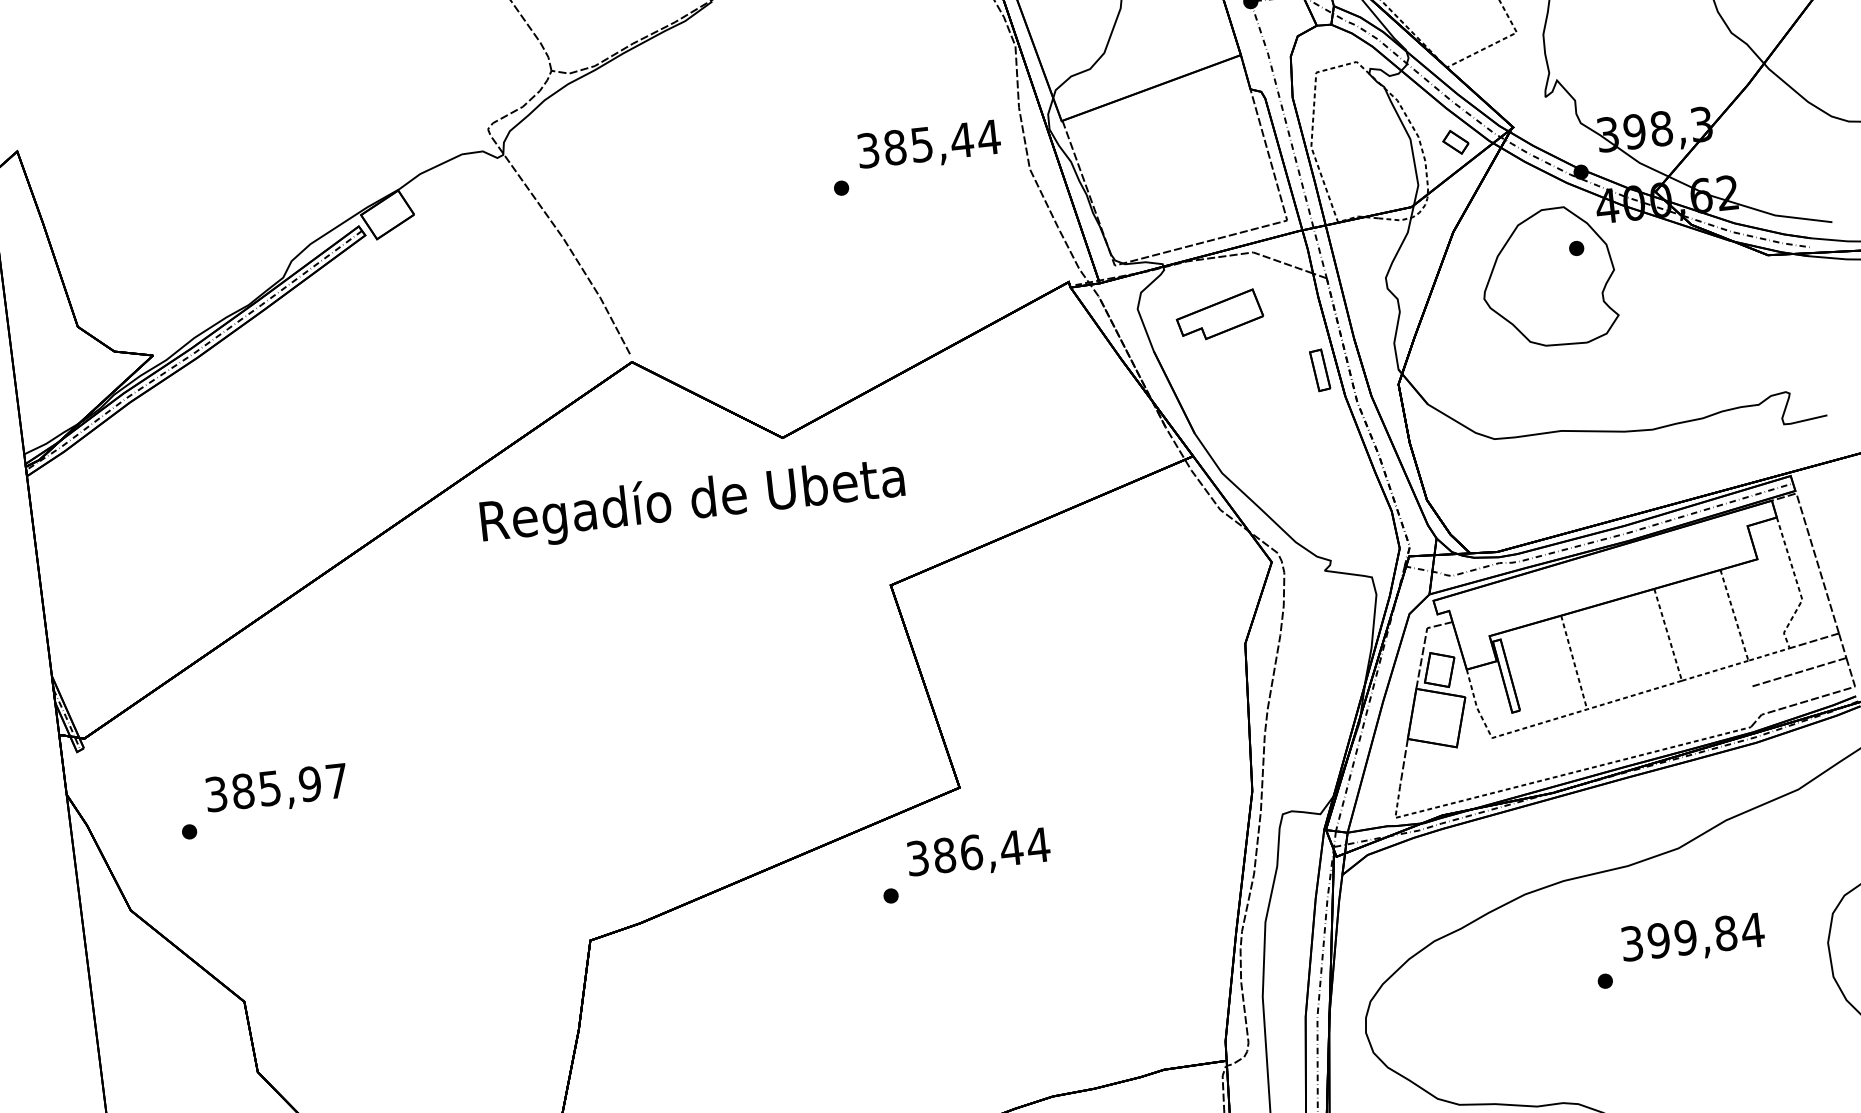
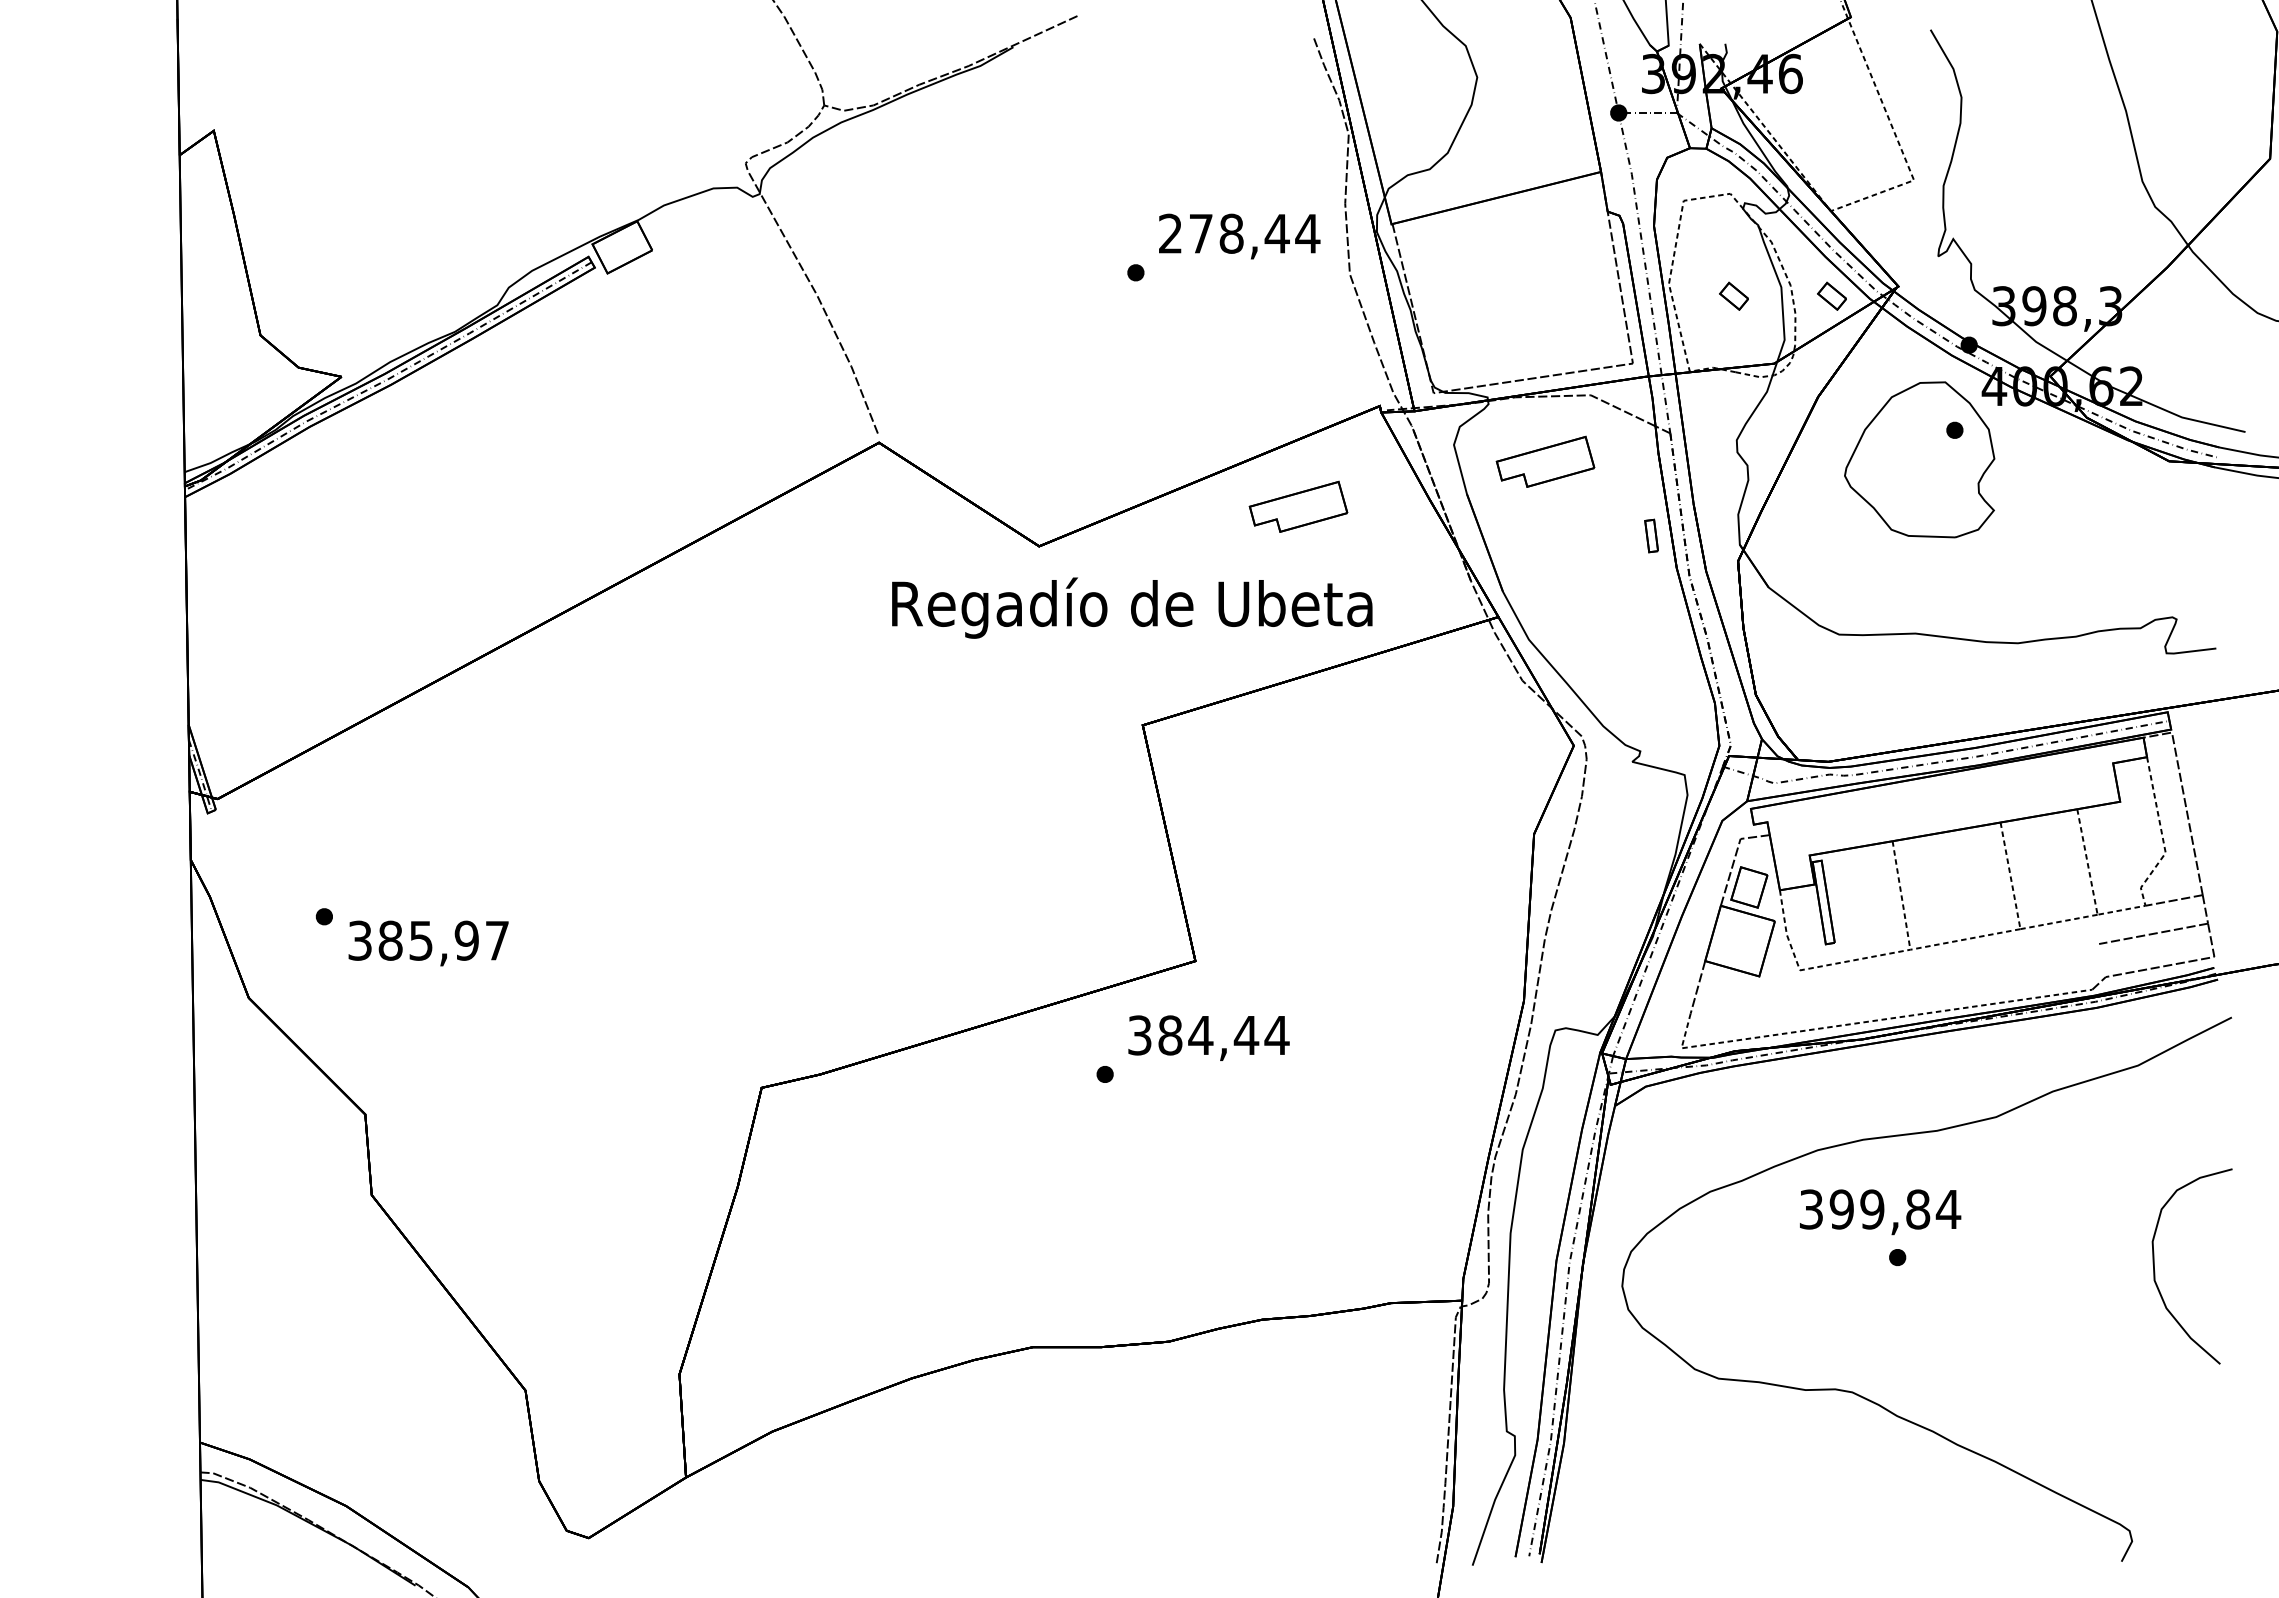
text: (895, 147) -> (1201, 233), 385,44 -> 278,44
part: (1369, 151) -> (1733, 295), added
part: (1319, 369) -> (1651, 535), size x0.7
part: (1006, 378) -> (1298, 506), added
text: (692, 502) -> (1132, 607), moved
text: (276, 790) -> (428, 943), moved
text: (971, 852) -> (1200, 1035), 386,44 -> 384,44
text: (1693, 939) -> (1880, 1212), moved

